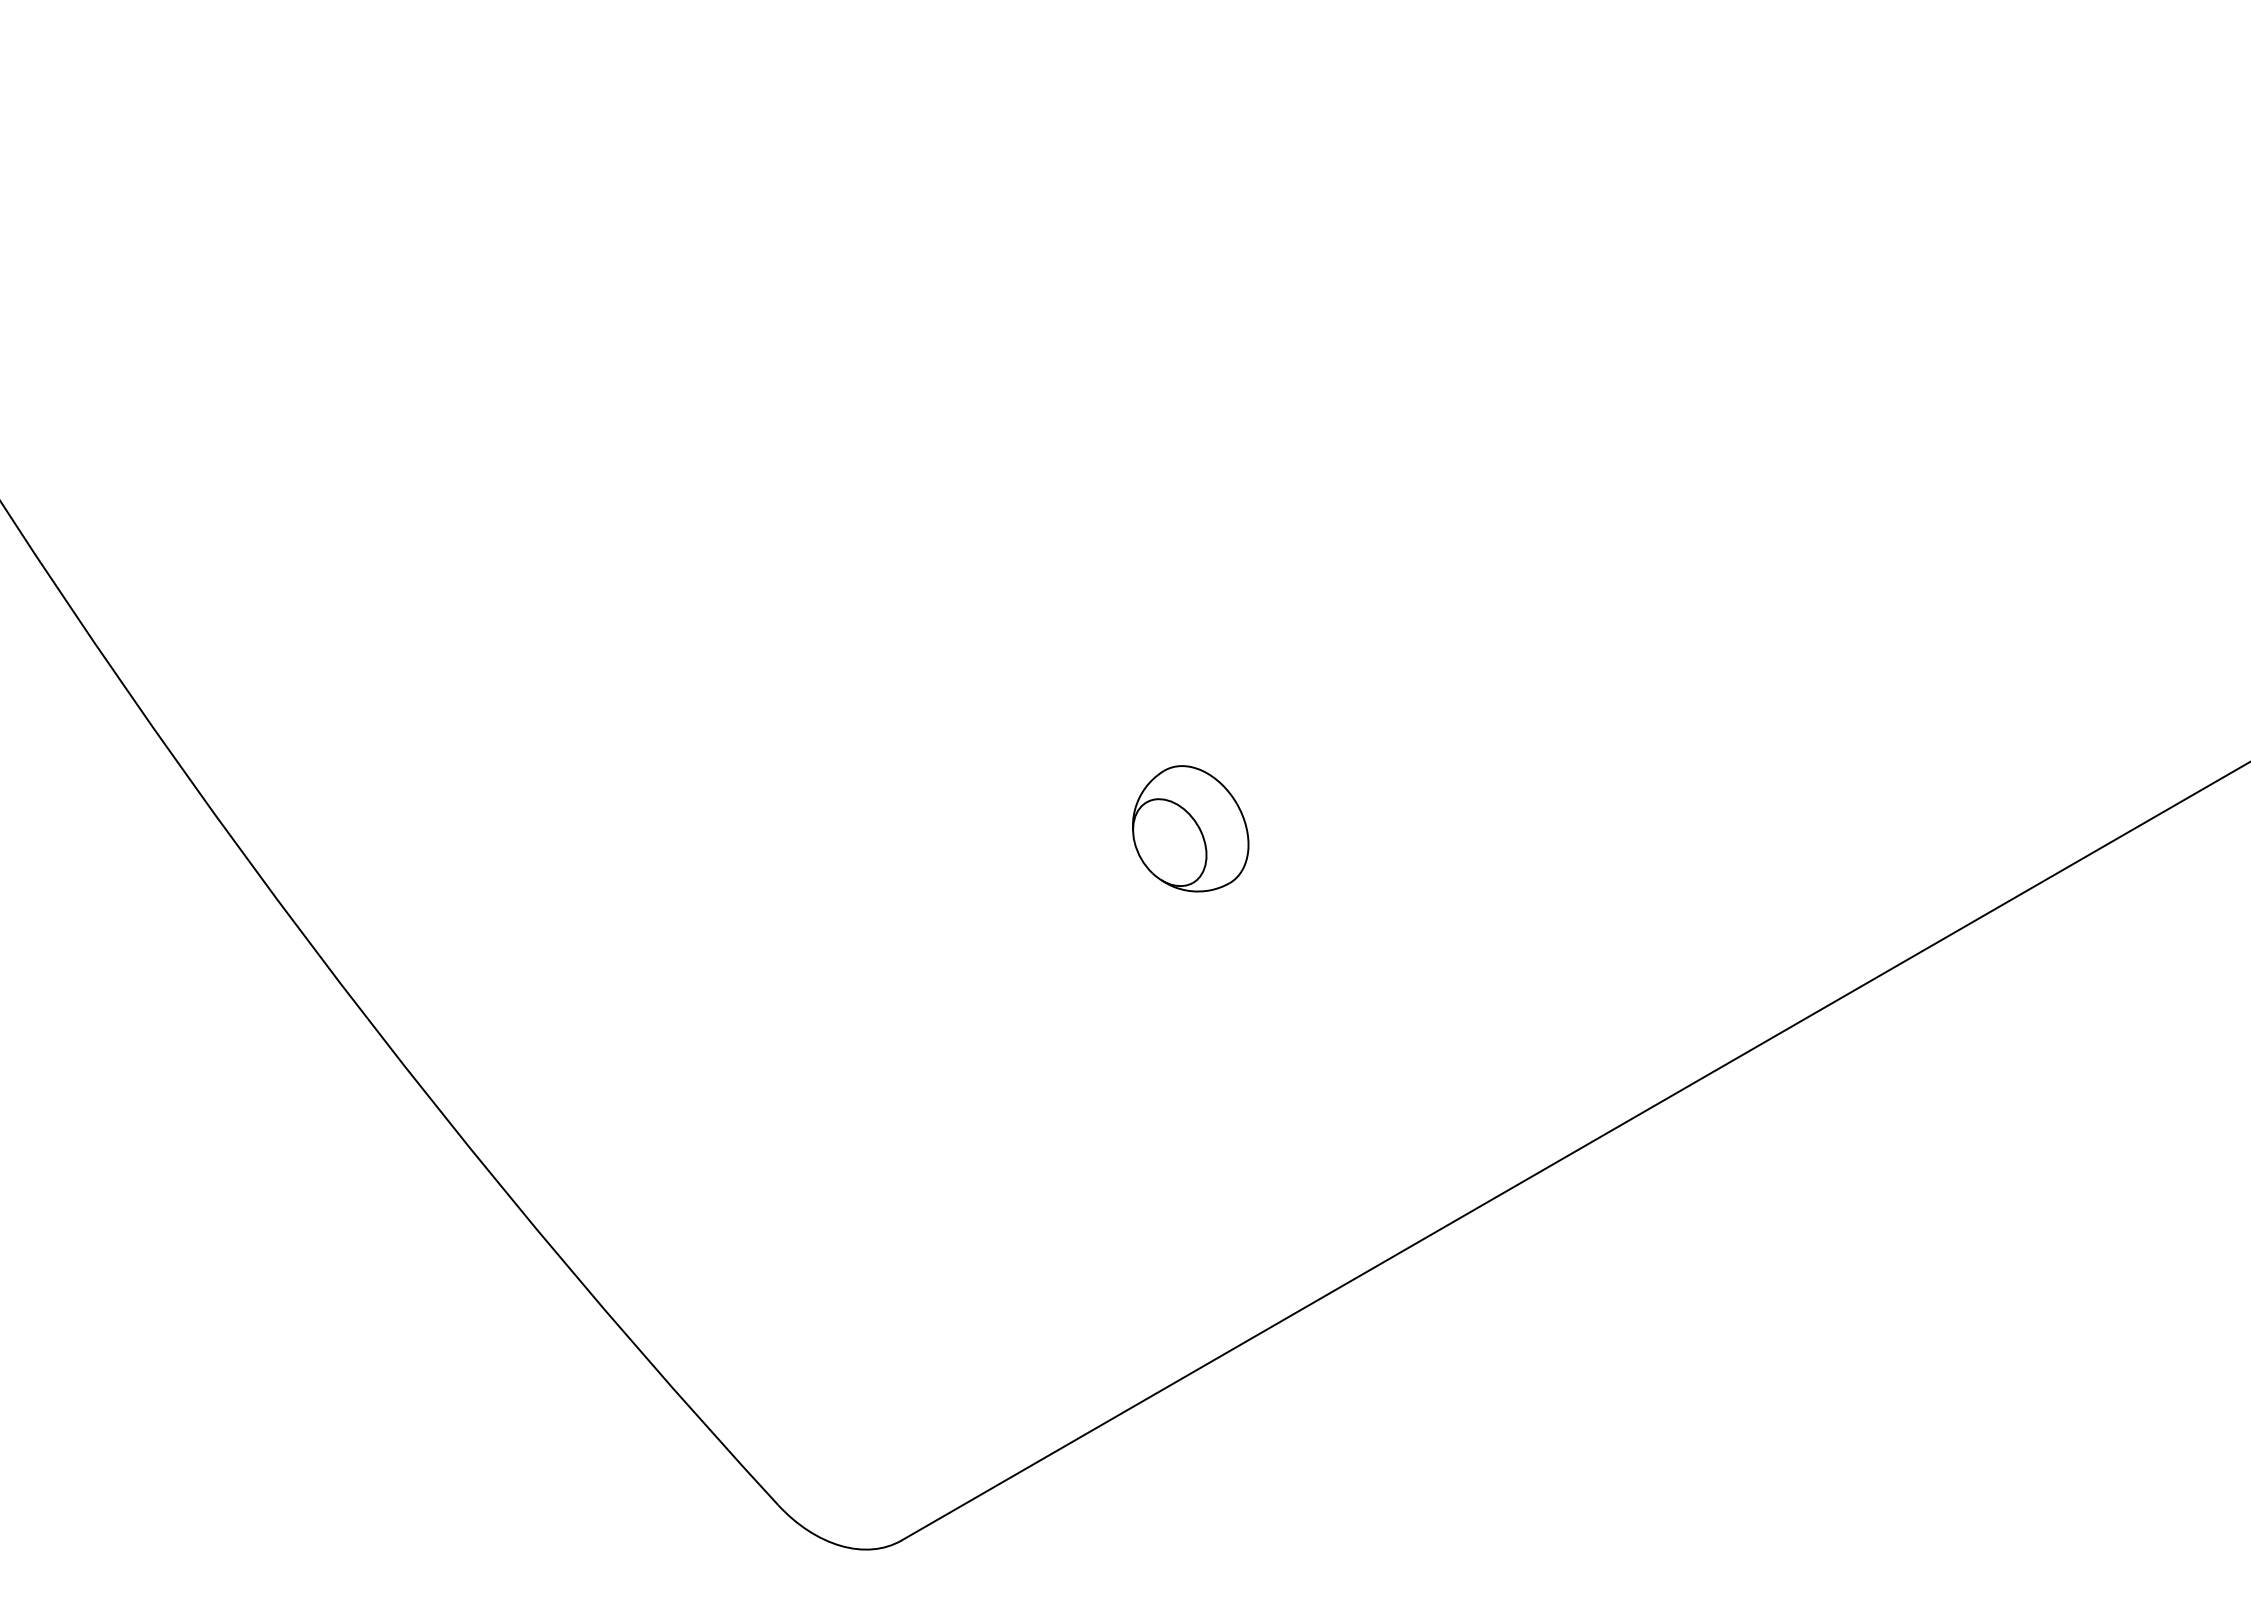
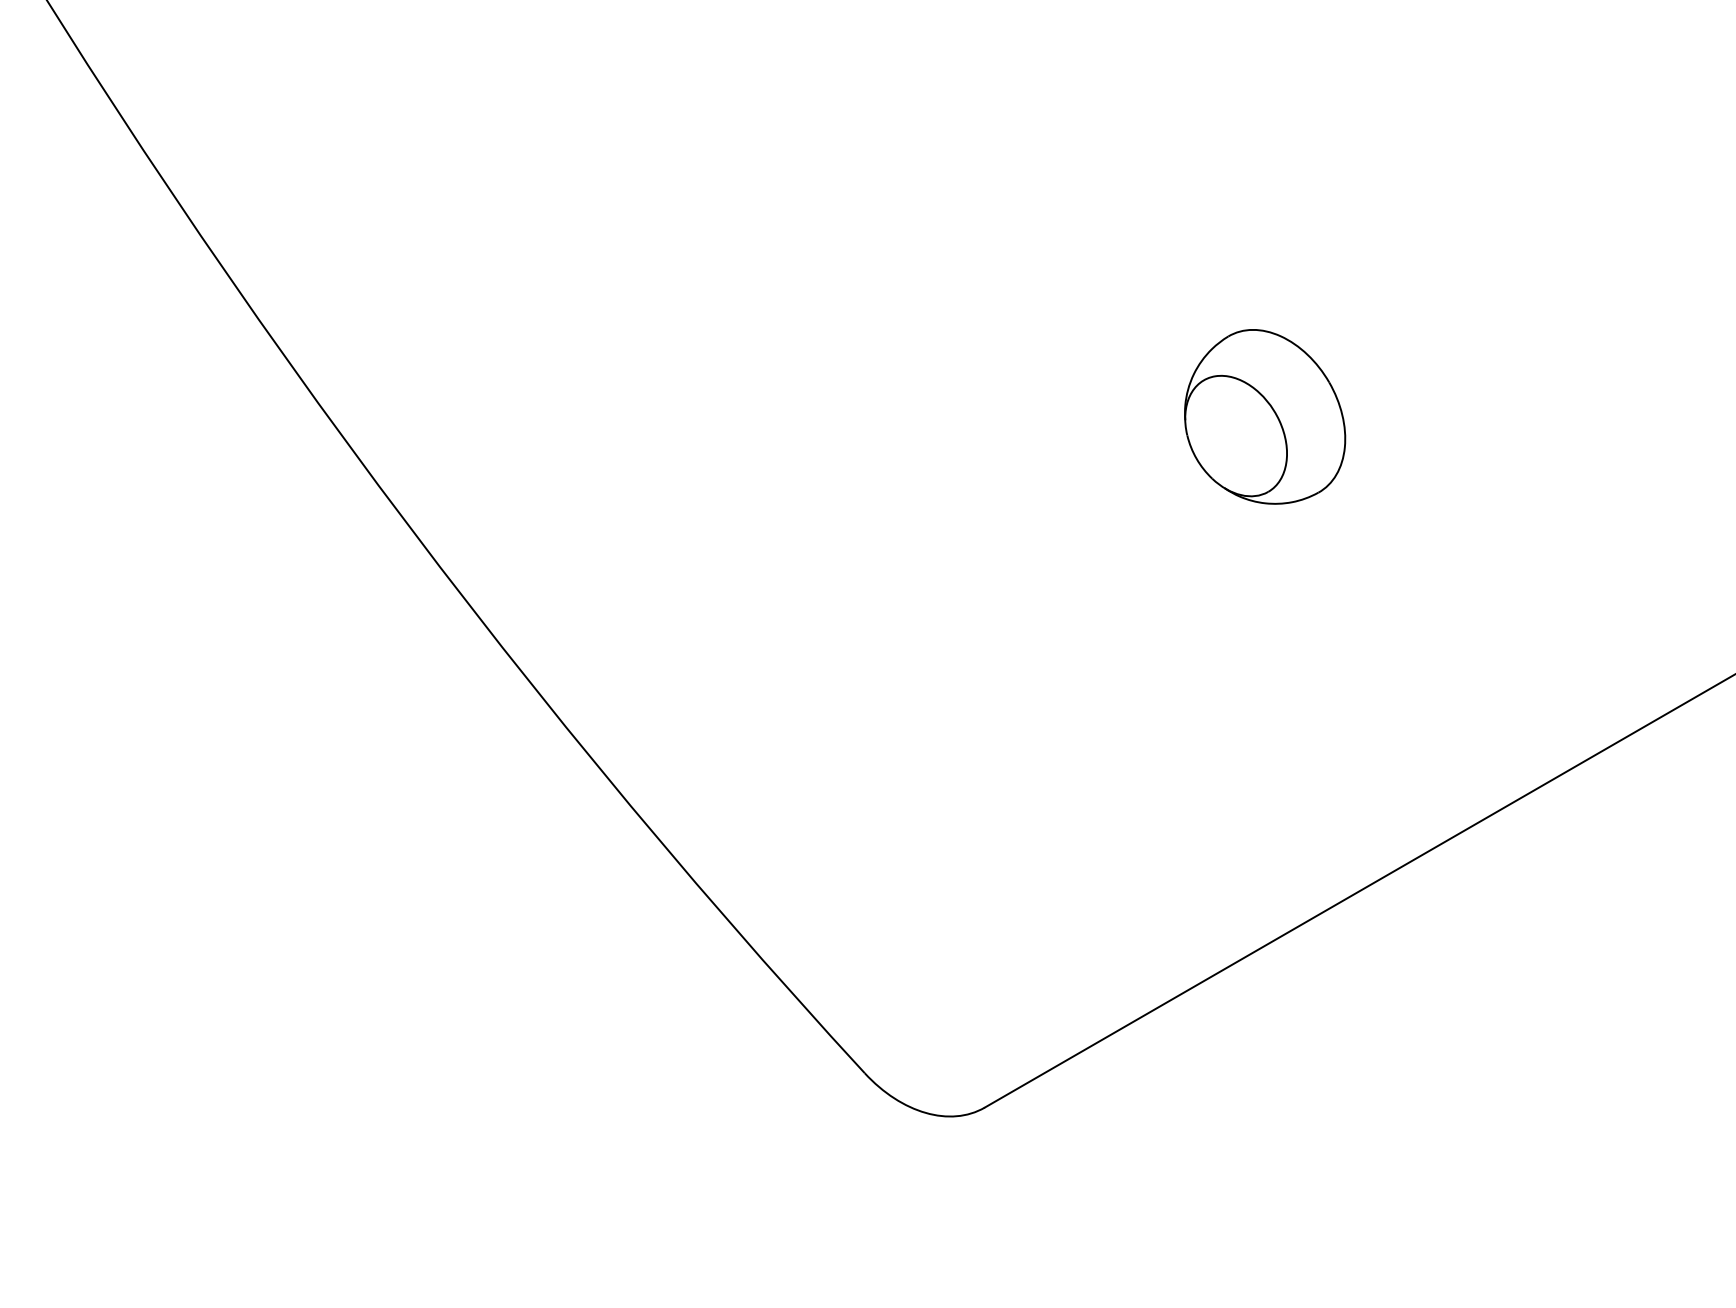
part: (1190, 828) -> (1265, 416), size x1.43

